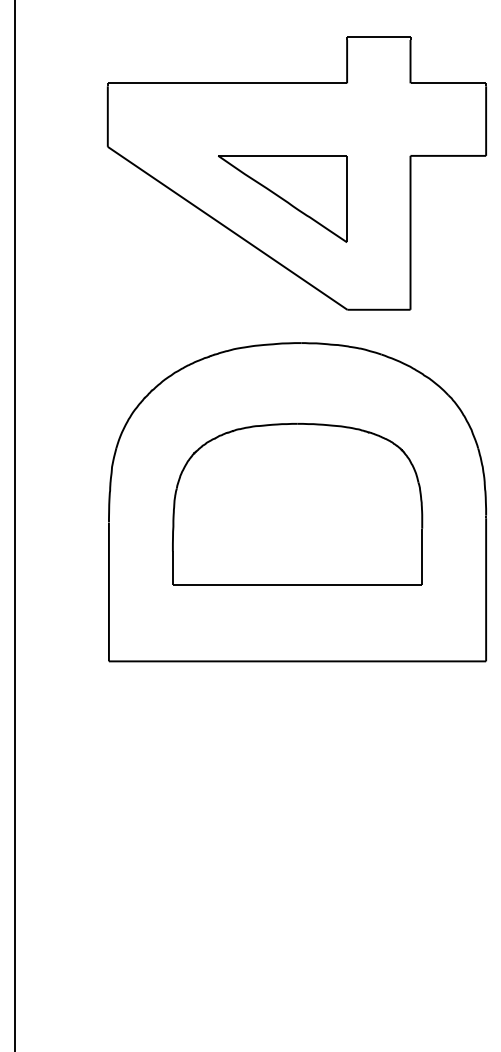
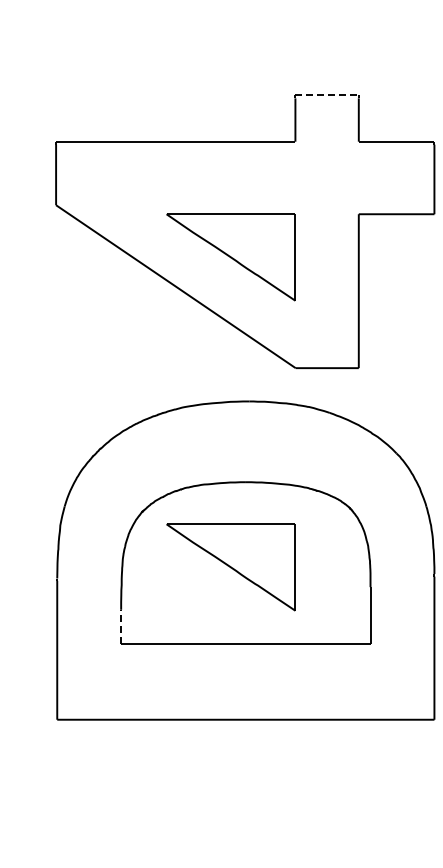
line: (378, 36) -> (326, 94), solid -> dashed
part: (282, 508) -> (230, 566), added
line: (172, 567) -> (120, 625), solid -> dashed

